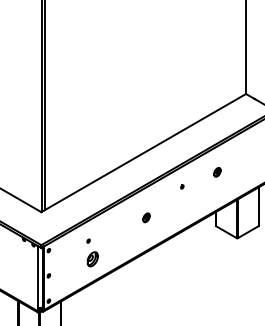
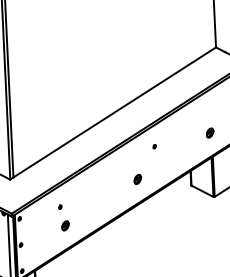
part: (217, 172) -> (210, 133), moved
part: (146, 217) -> (137, 179), moved
part: (92, 259) -> (65, 226), size x0.62

